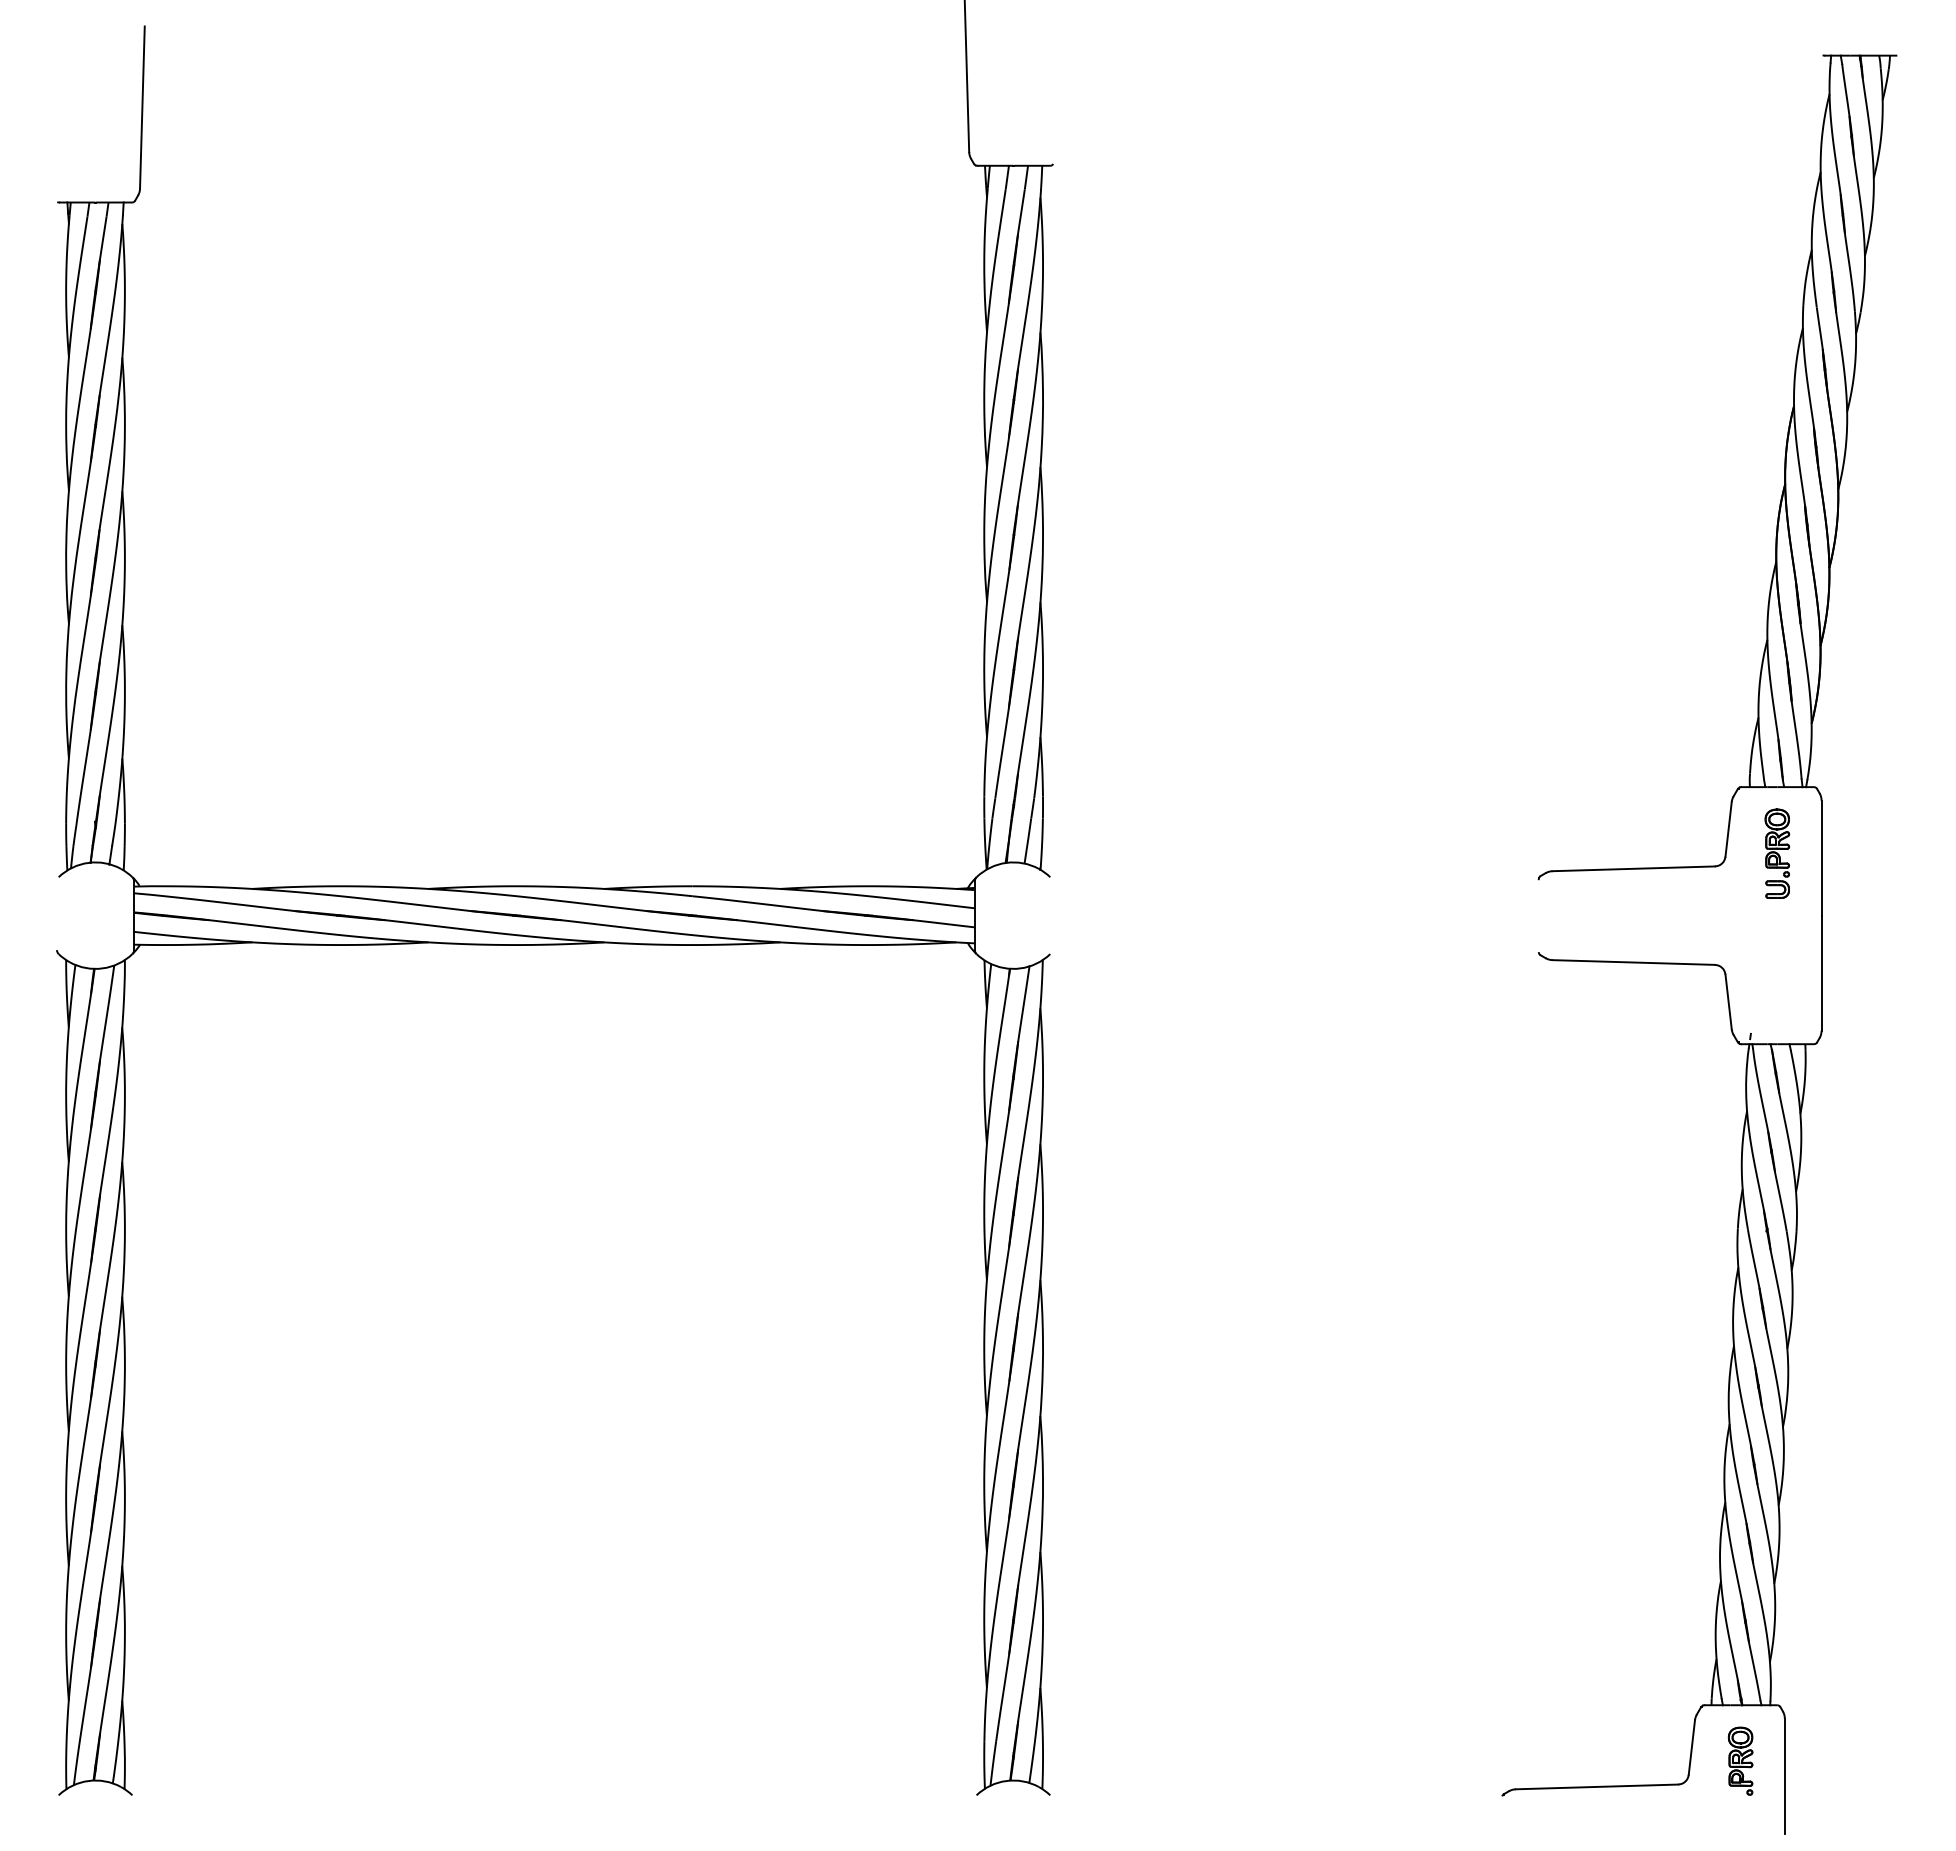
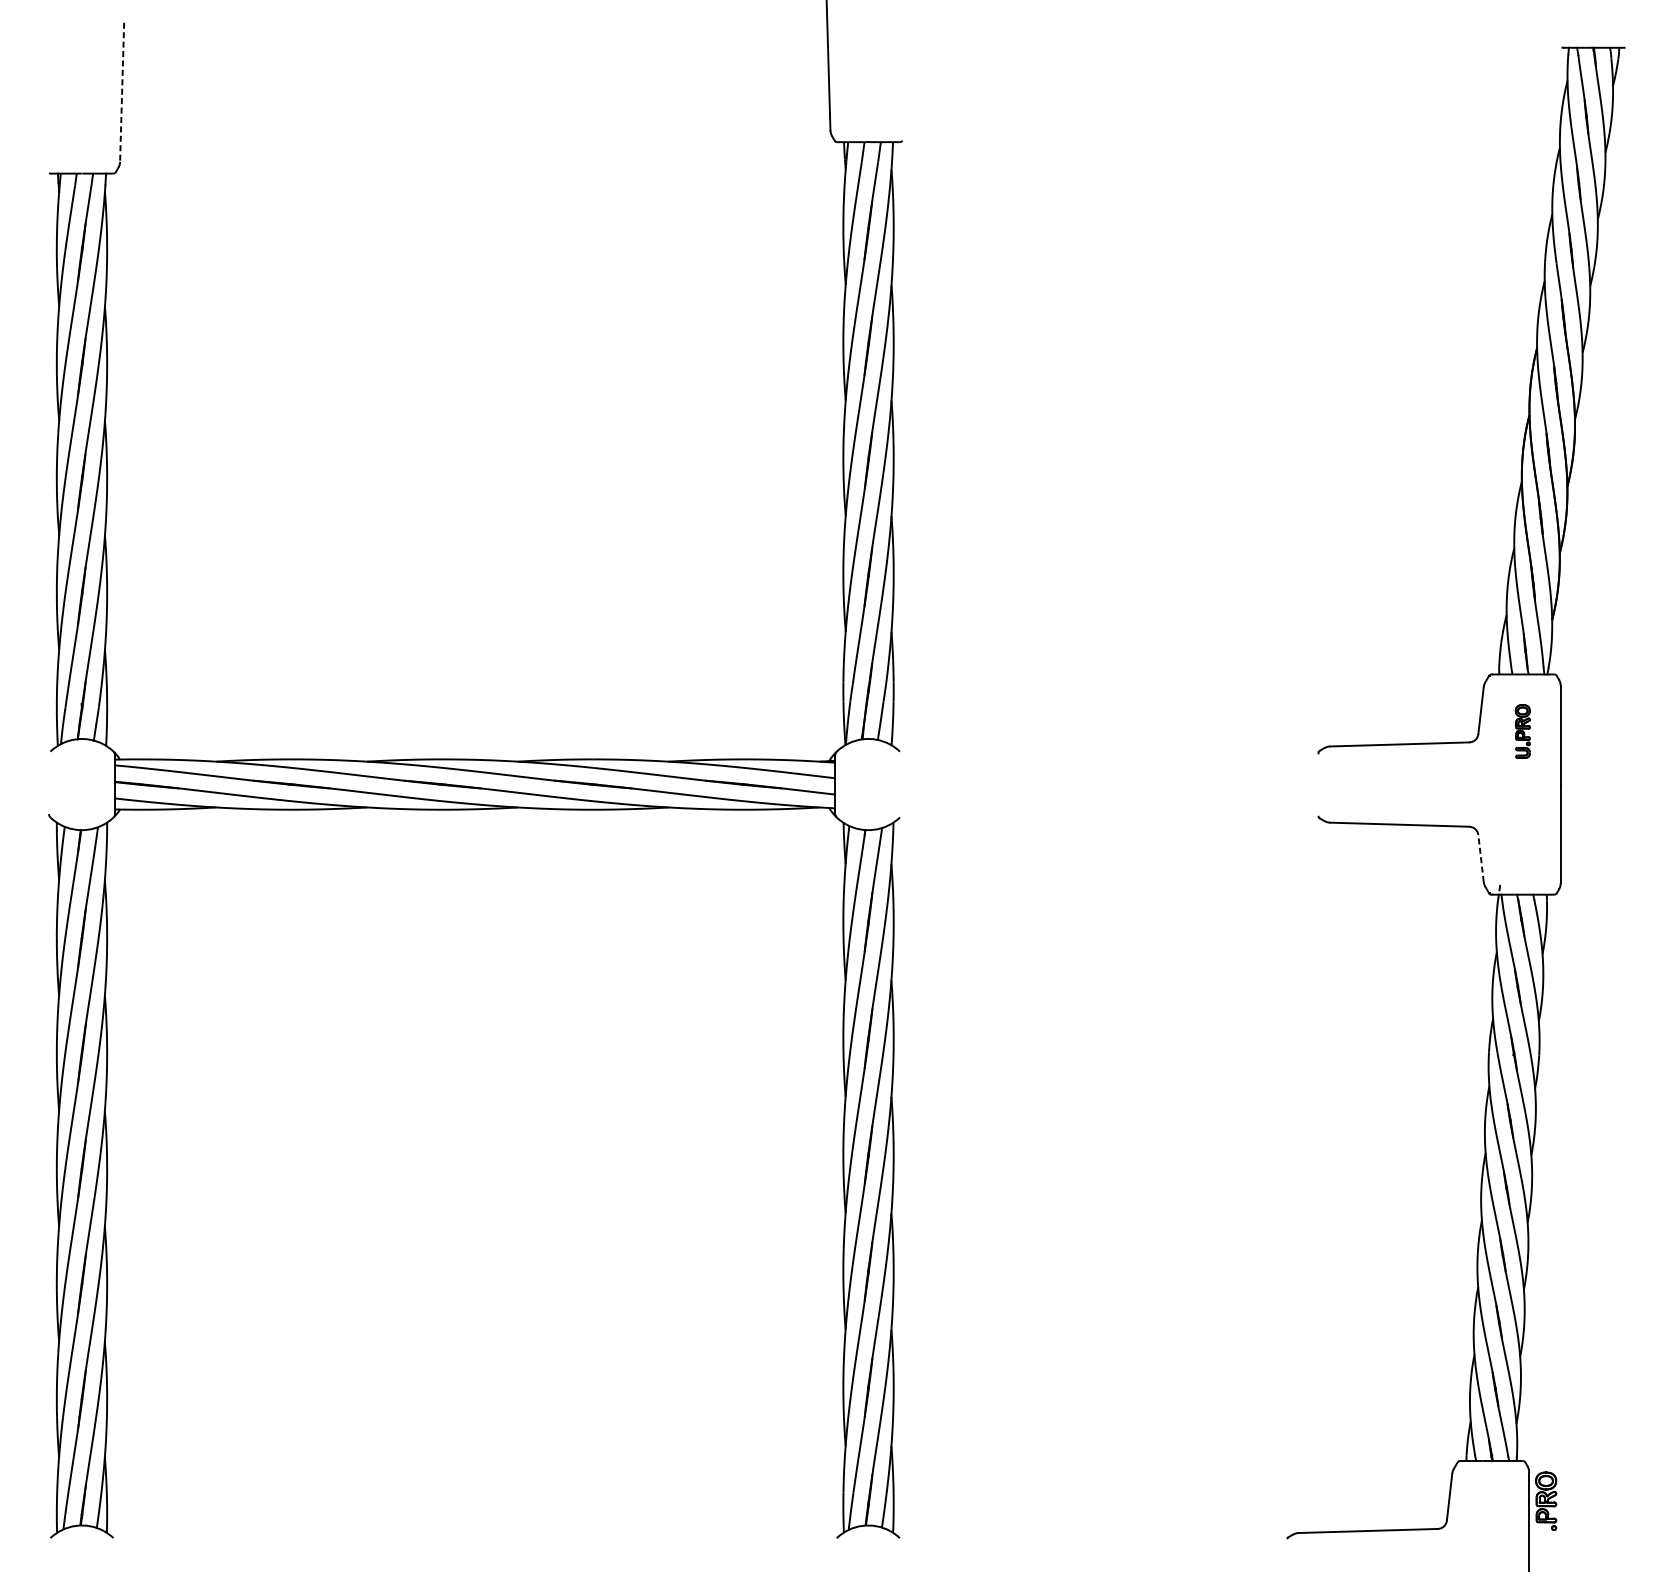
line: (142, 108) -> (122, 93), solid -> dashed
part: (1777, 853) -> (1522, 731), size x0.7
line: (1728, 1001) -> (1480, 858), solid -> dashed
part: (1740, 1760) -> (1546, 1500), moved

